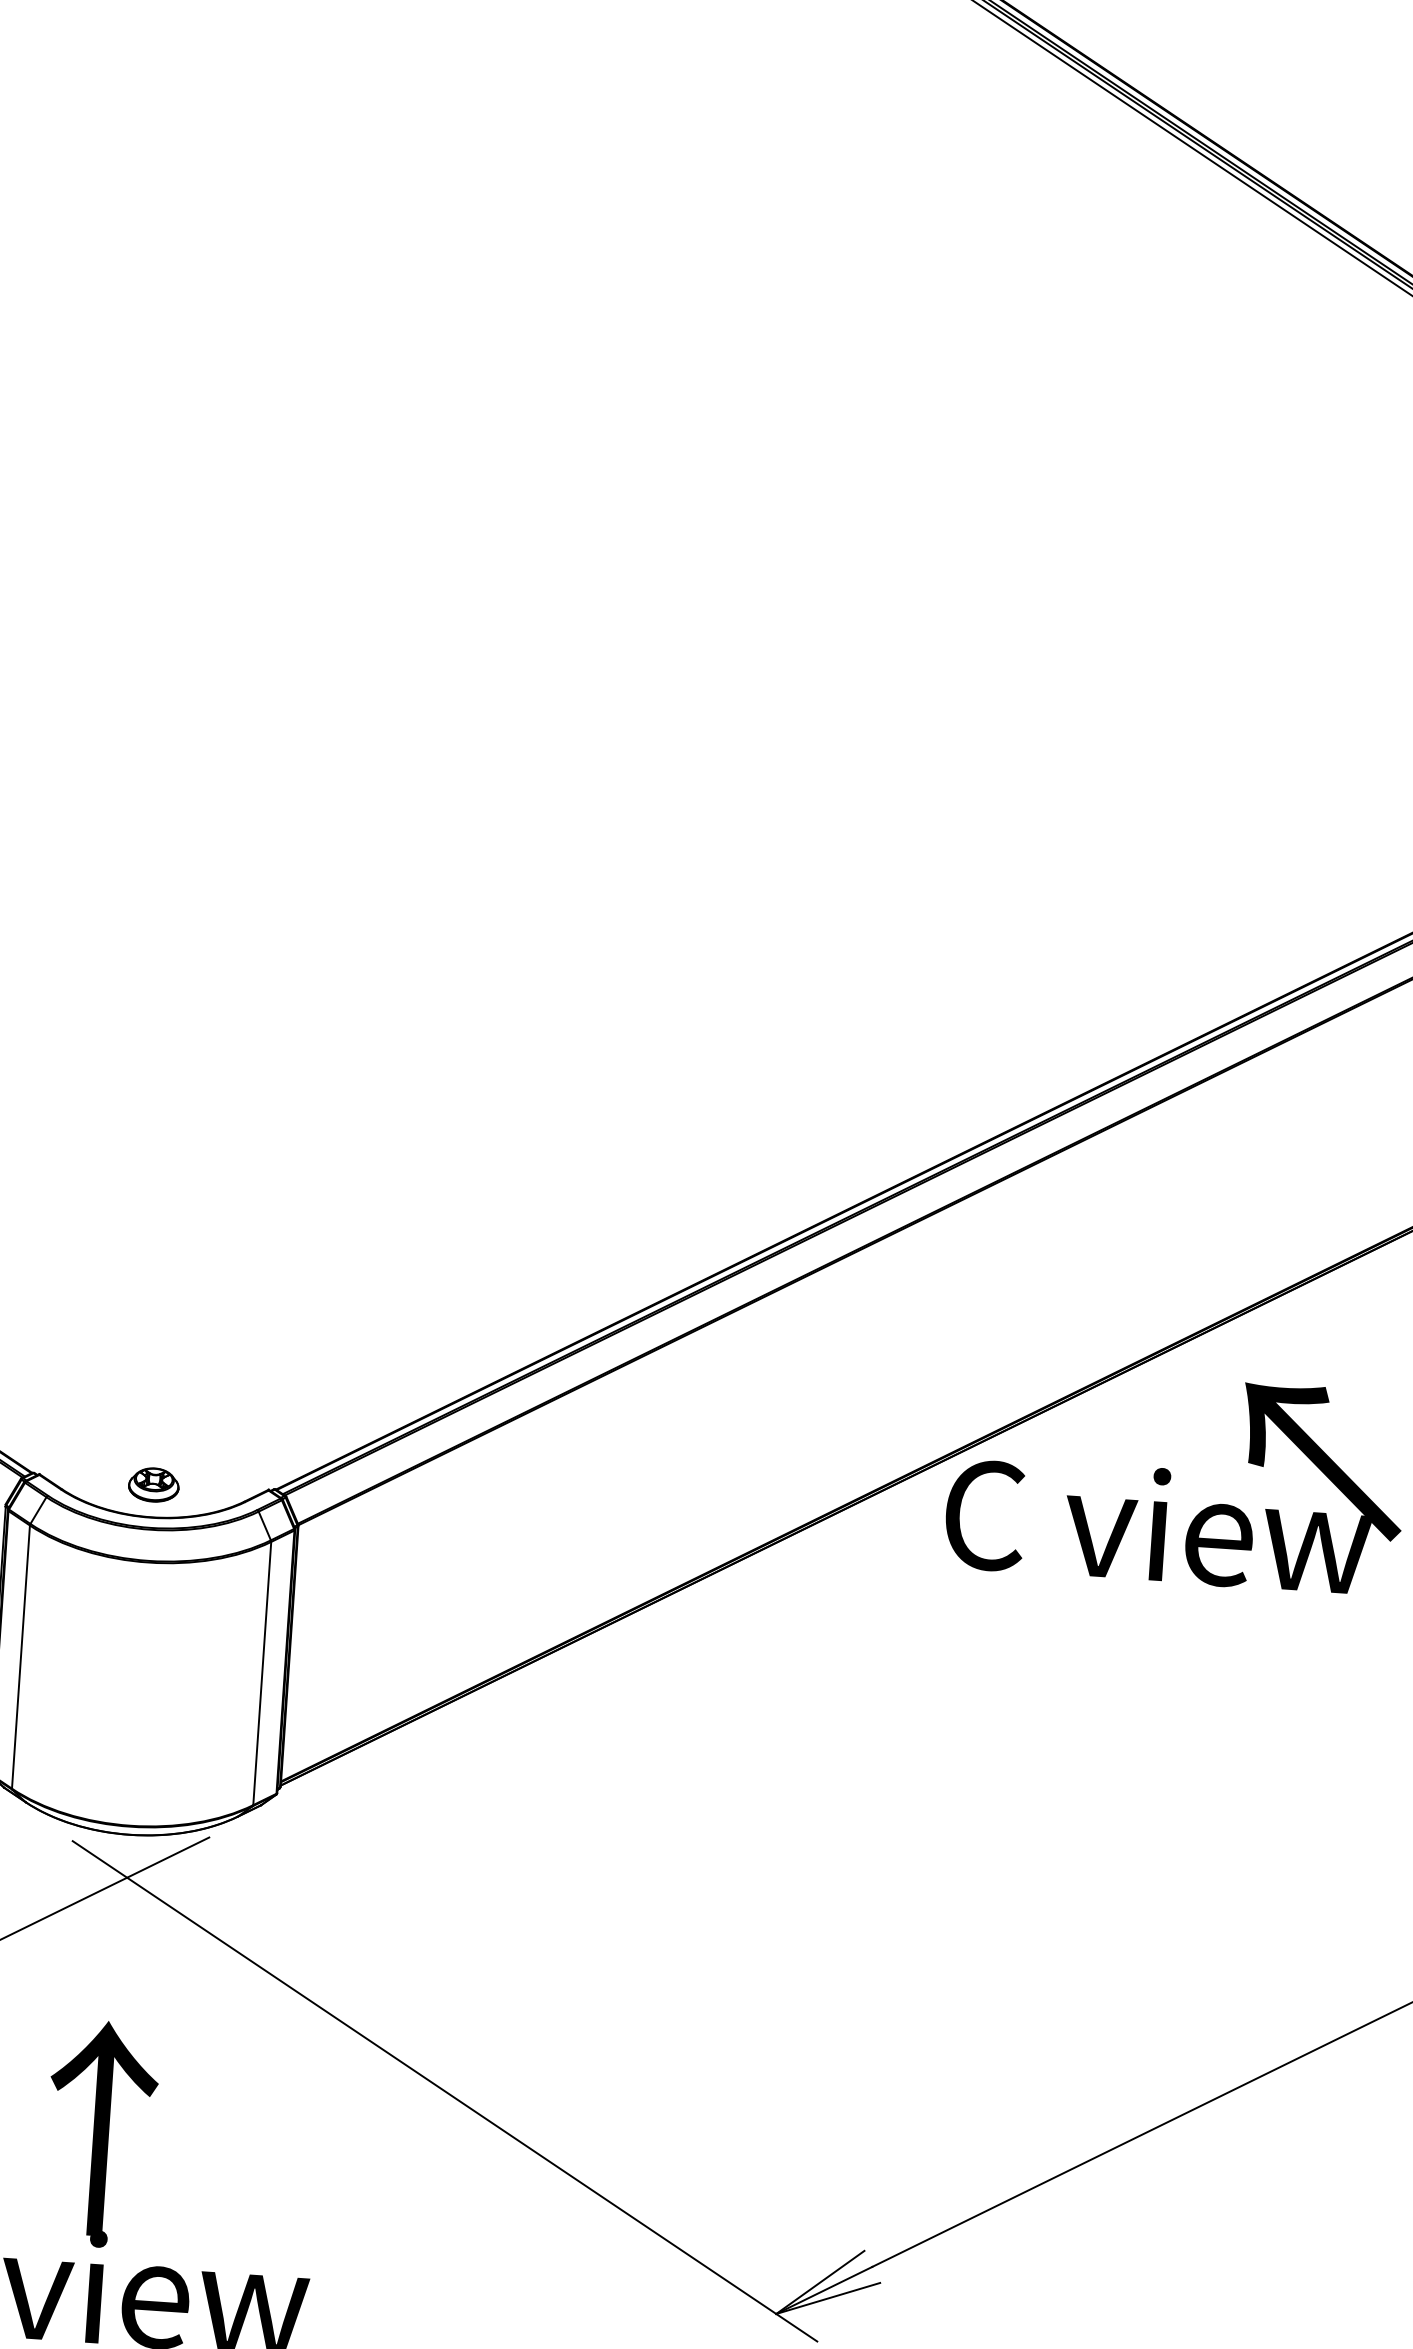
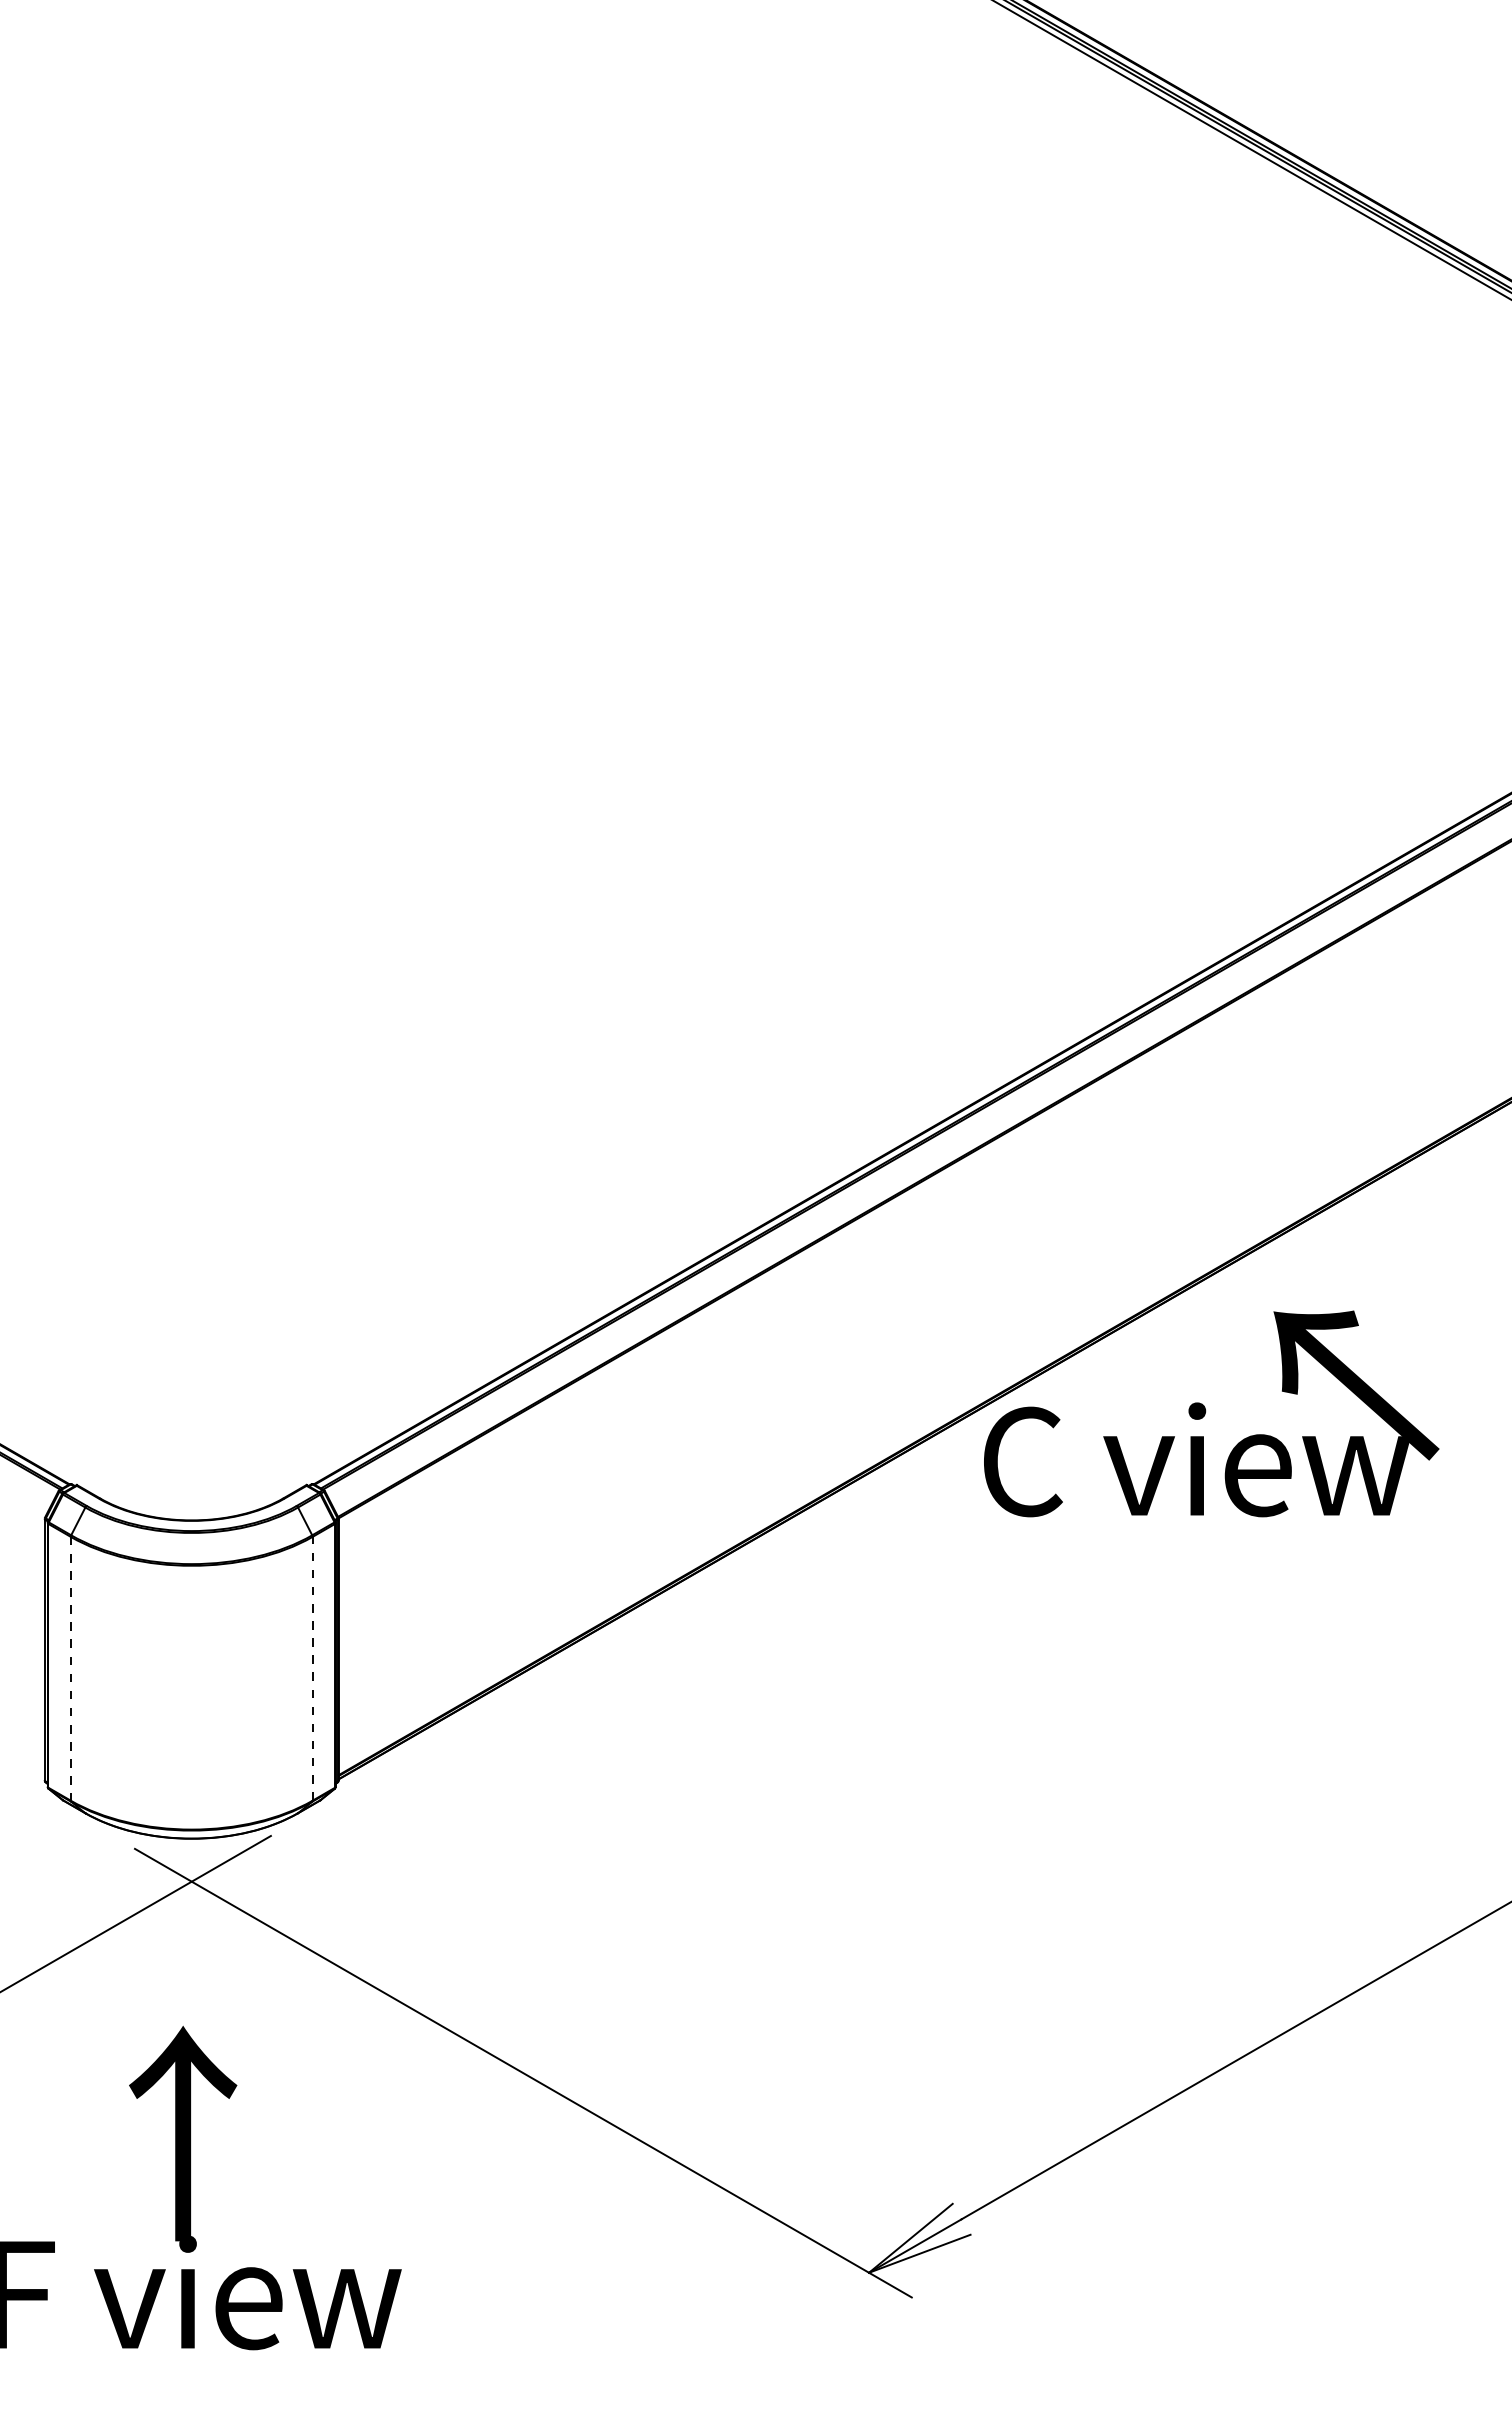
part: (153, 1484) -> (191, 1487), removed
line: (20, 1656) -> (70, 1668), solid -> dashed
line: (262, 1673) -> (312, 1668), solid -> dashed

